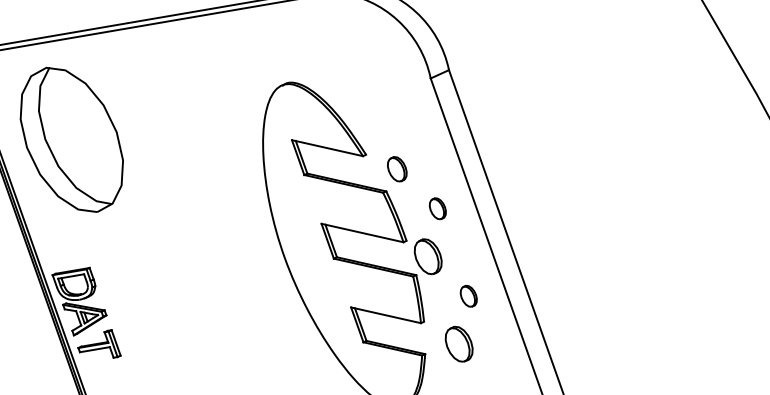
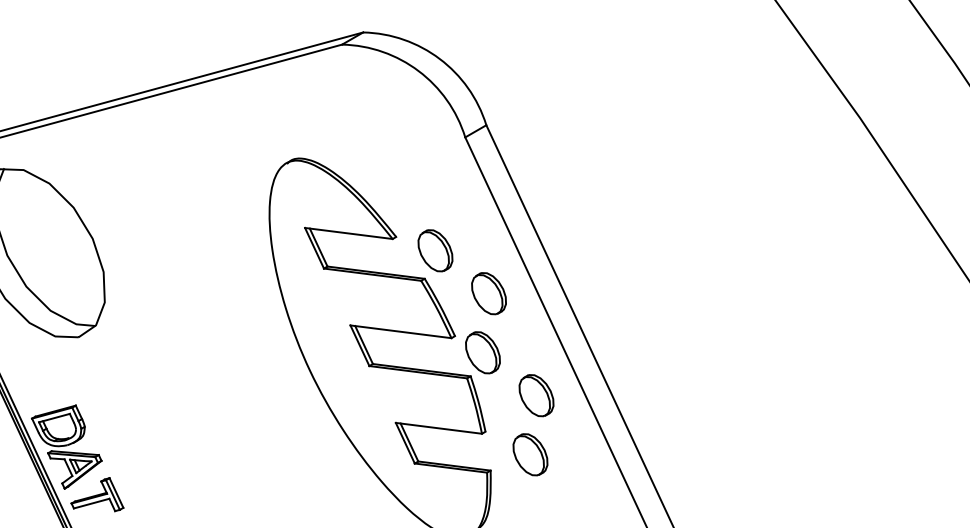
part: (397, 168) -> (435, 250), size x1.43
part: (437, 208) -> (488, 293), size x1.67
part: (468, 296) -> (536, 395), size x1.67

